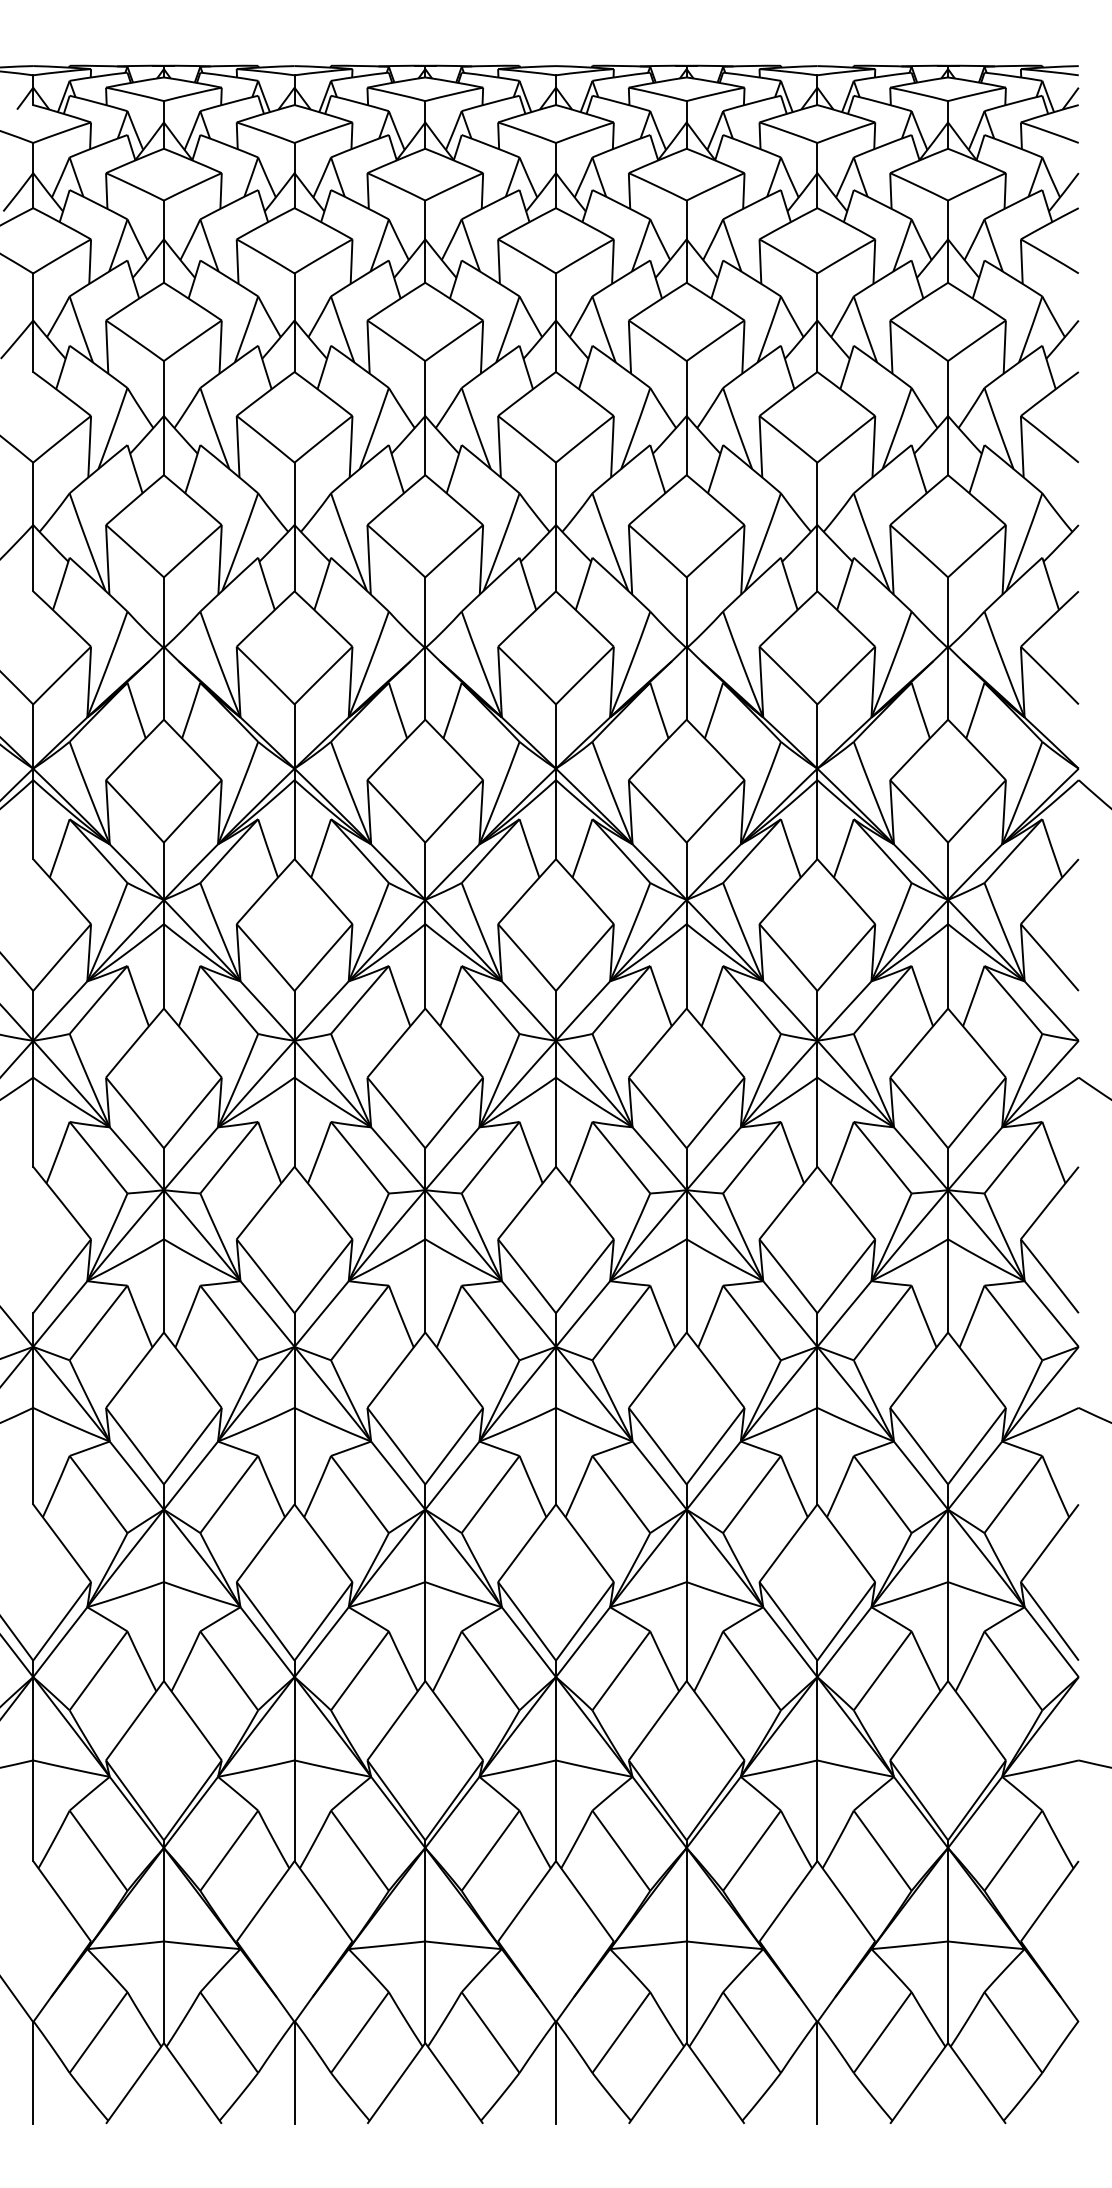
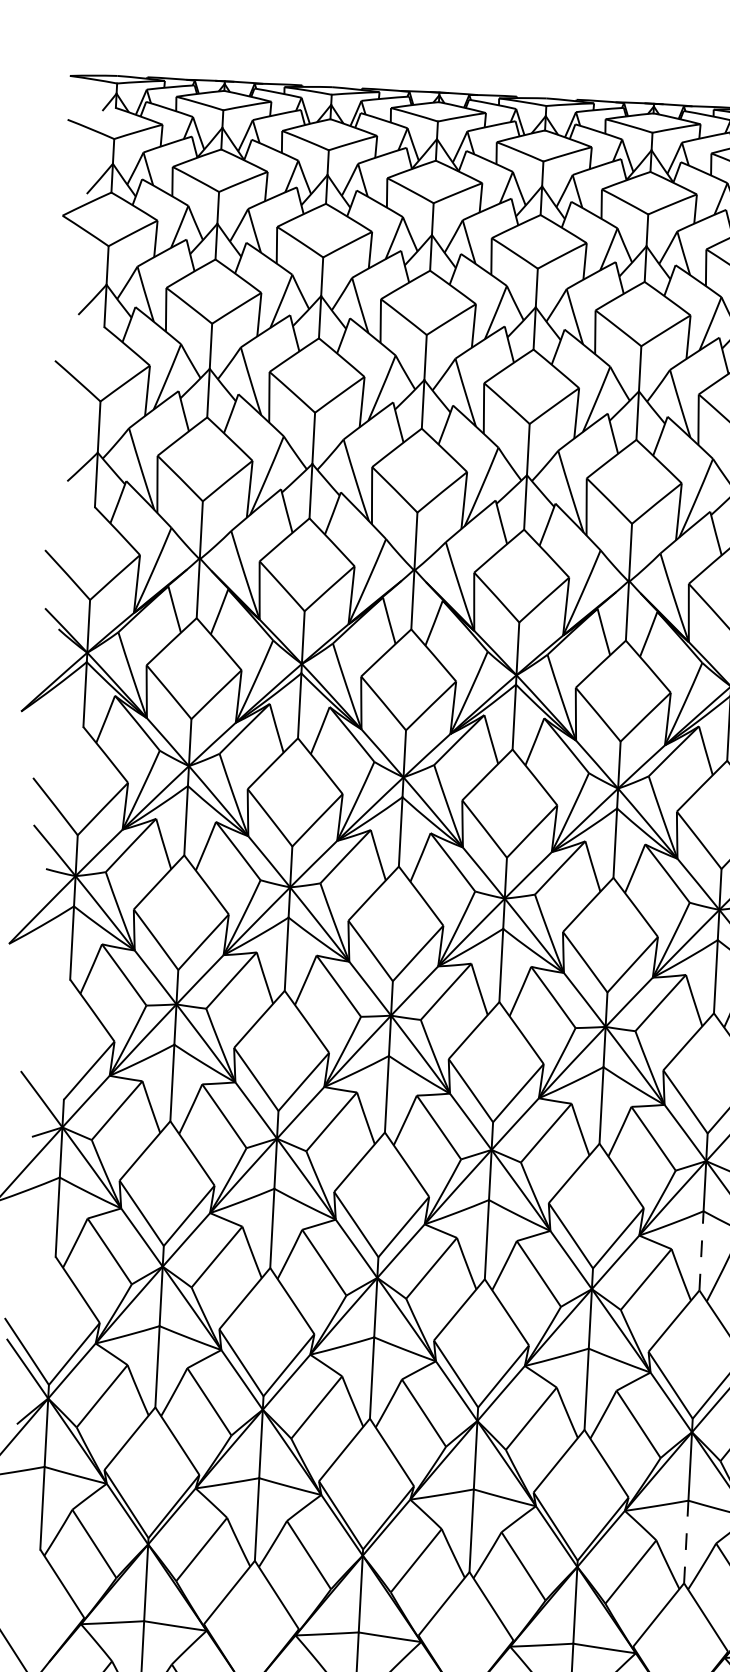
line: (817, 1455) -> (701, 1250), solid -> dashed
line: (817, 1810) -> (686, 1541), solid -> dashed

